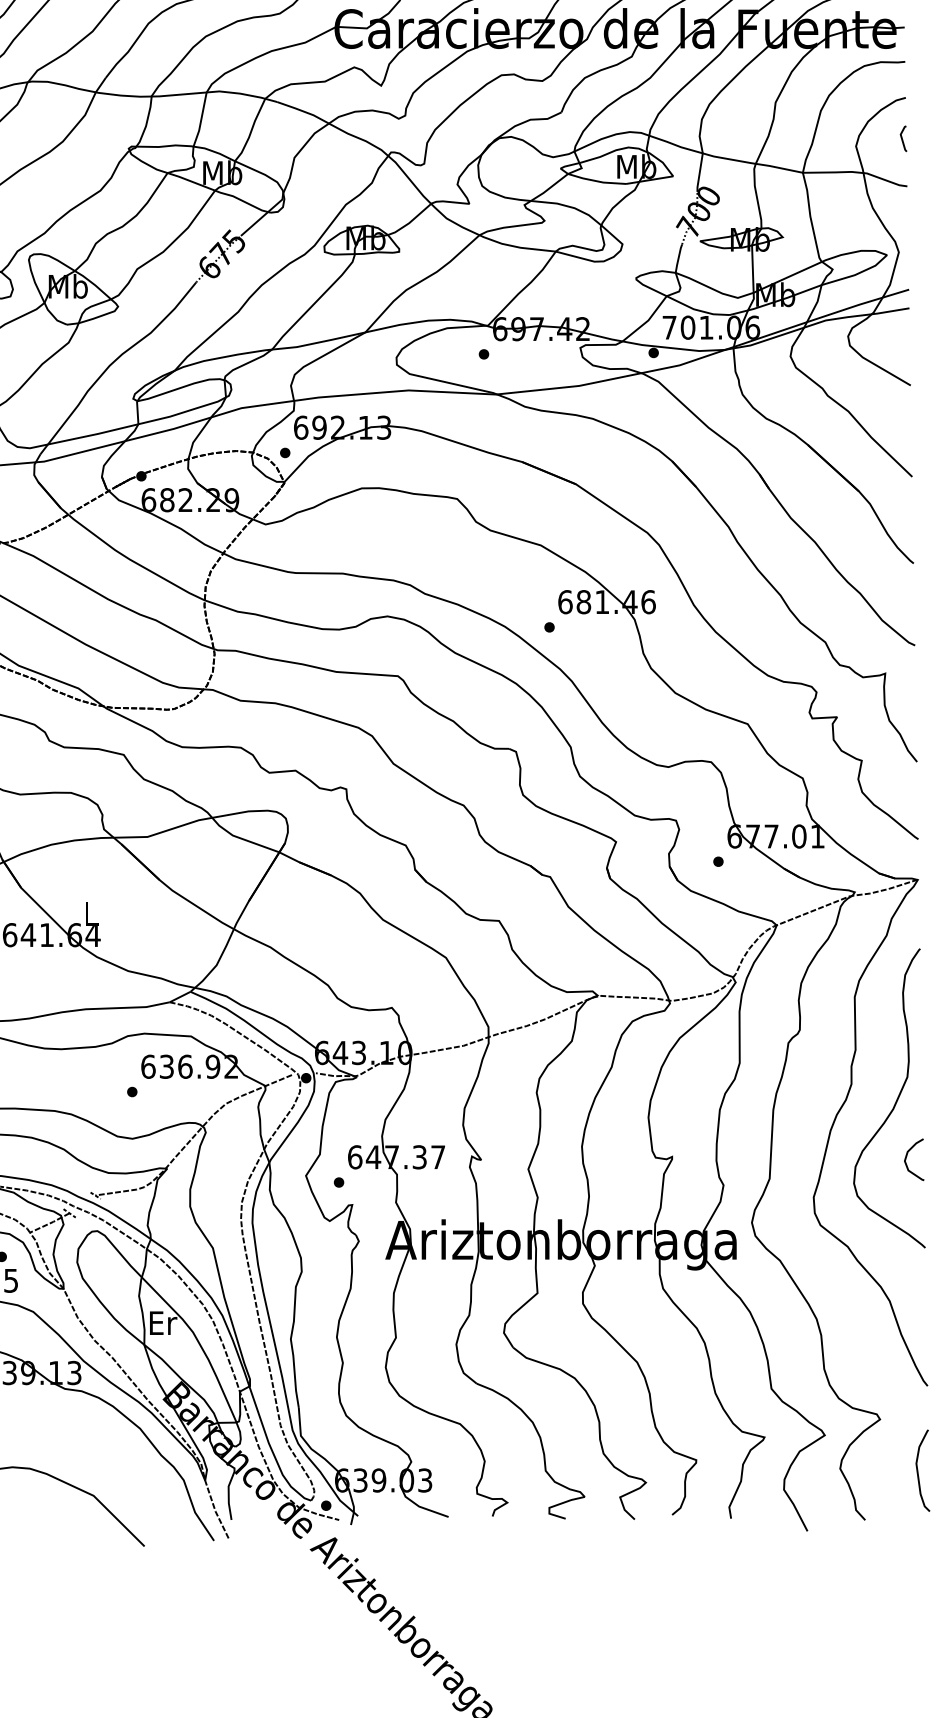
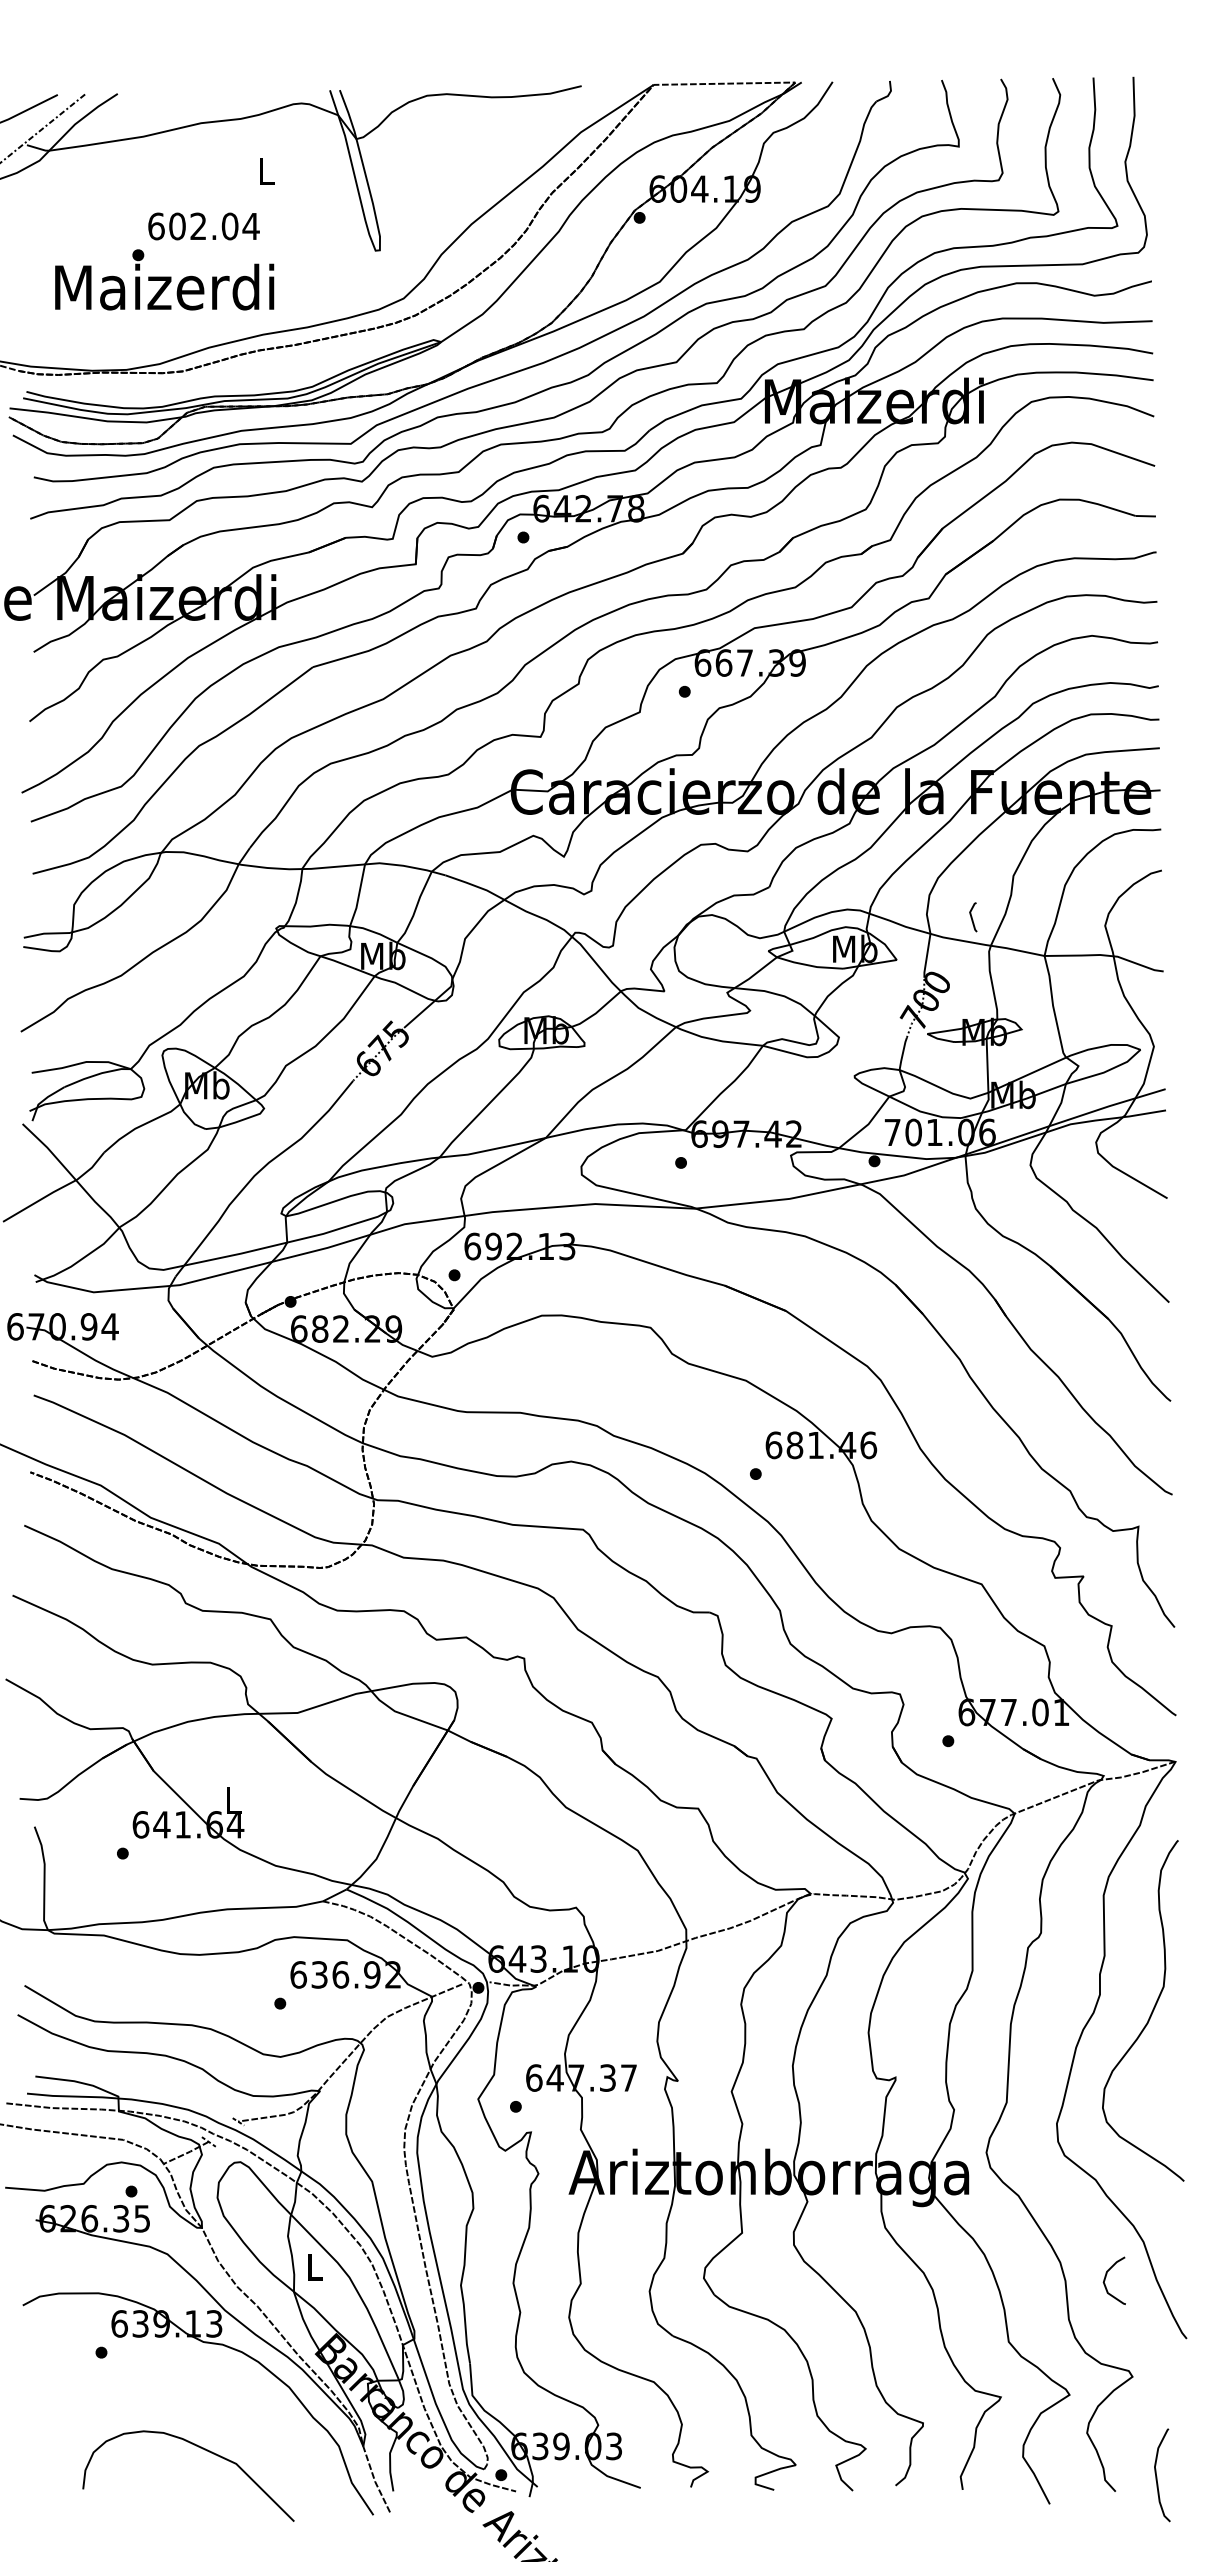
line: (902, 139) -> (972, 917), moved
curve: (907, 1156) -> (1106, 2277), moved
text: (163, 1322) -> (315, 2266), Er -> L
curve: (918, 1471) -> (1157, 2476), moved

